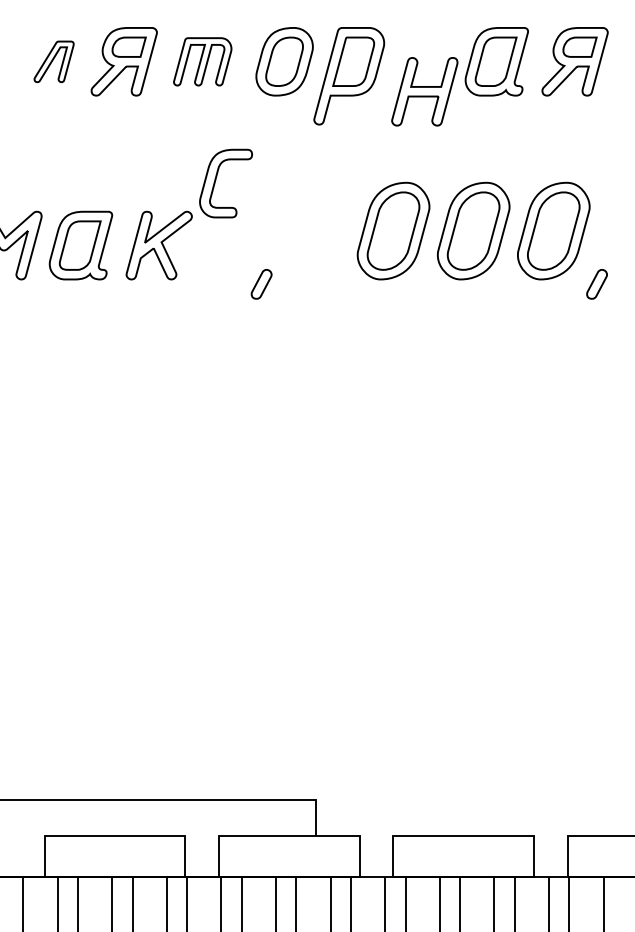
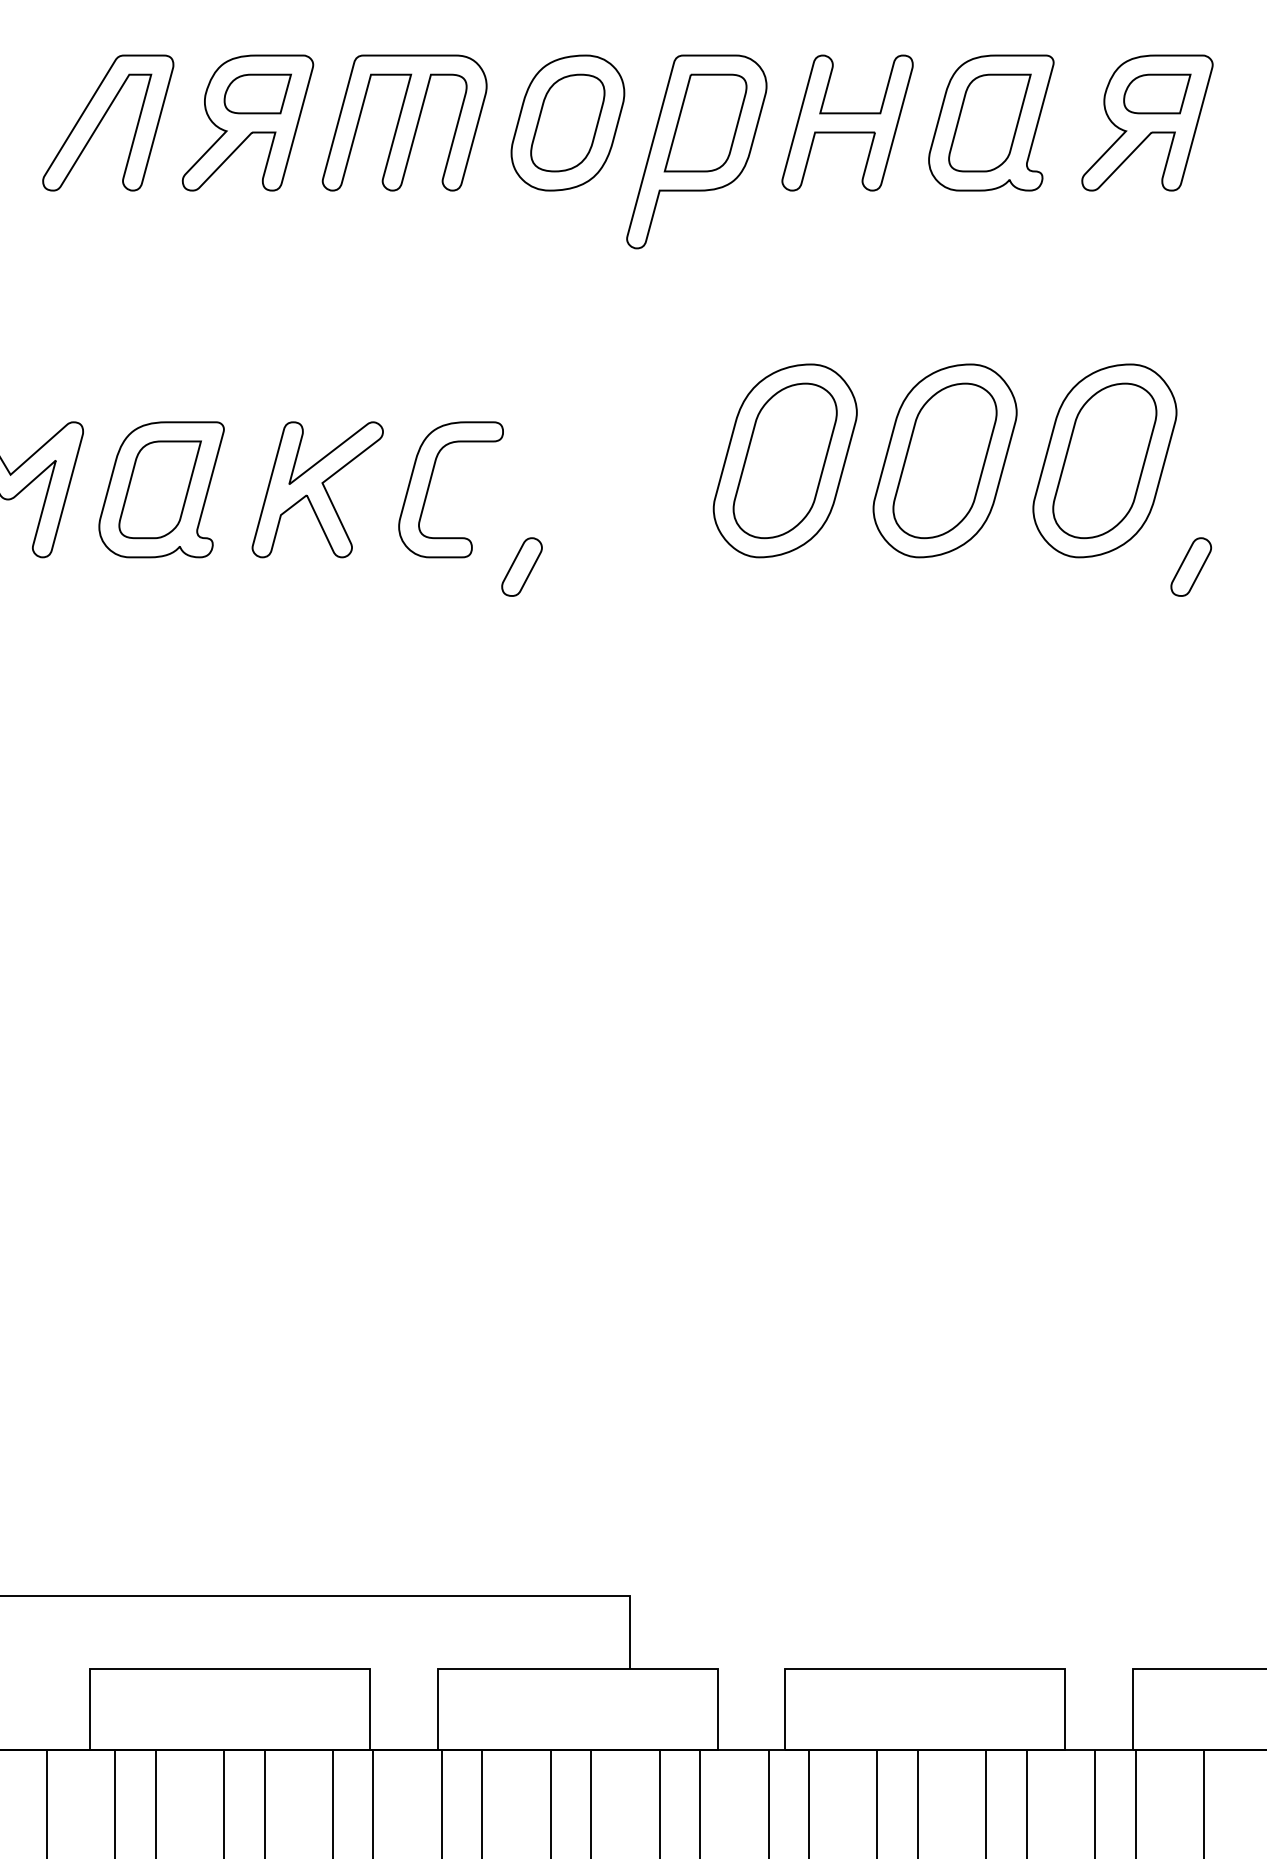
part: (53, 61) -> (106, 122), size x1.67
part: (202, 61) -> (404, 122), size x1.43
part: (424, 91) -> (846, 122), moved
part: (216, 180) -> (431, 483), moved

